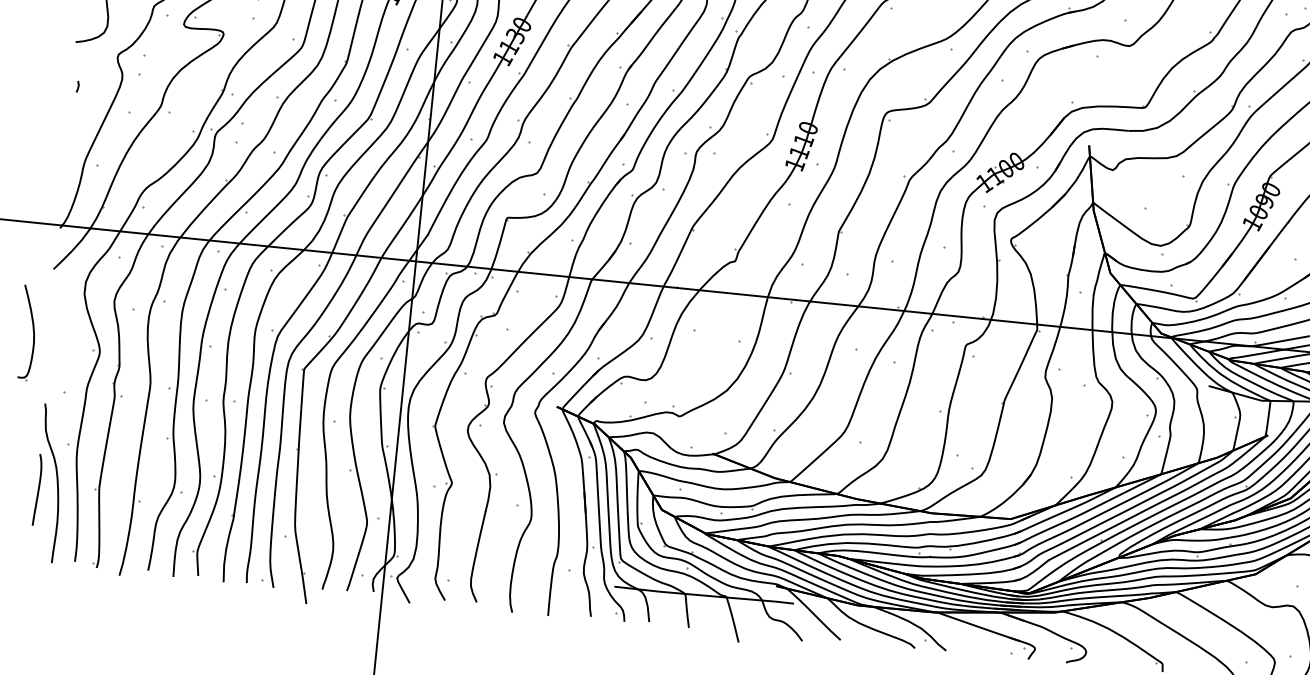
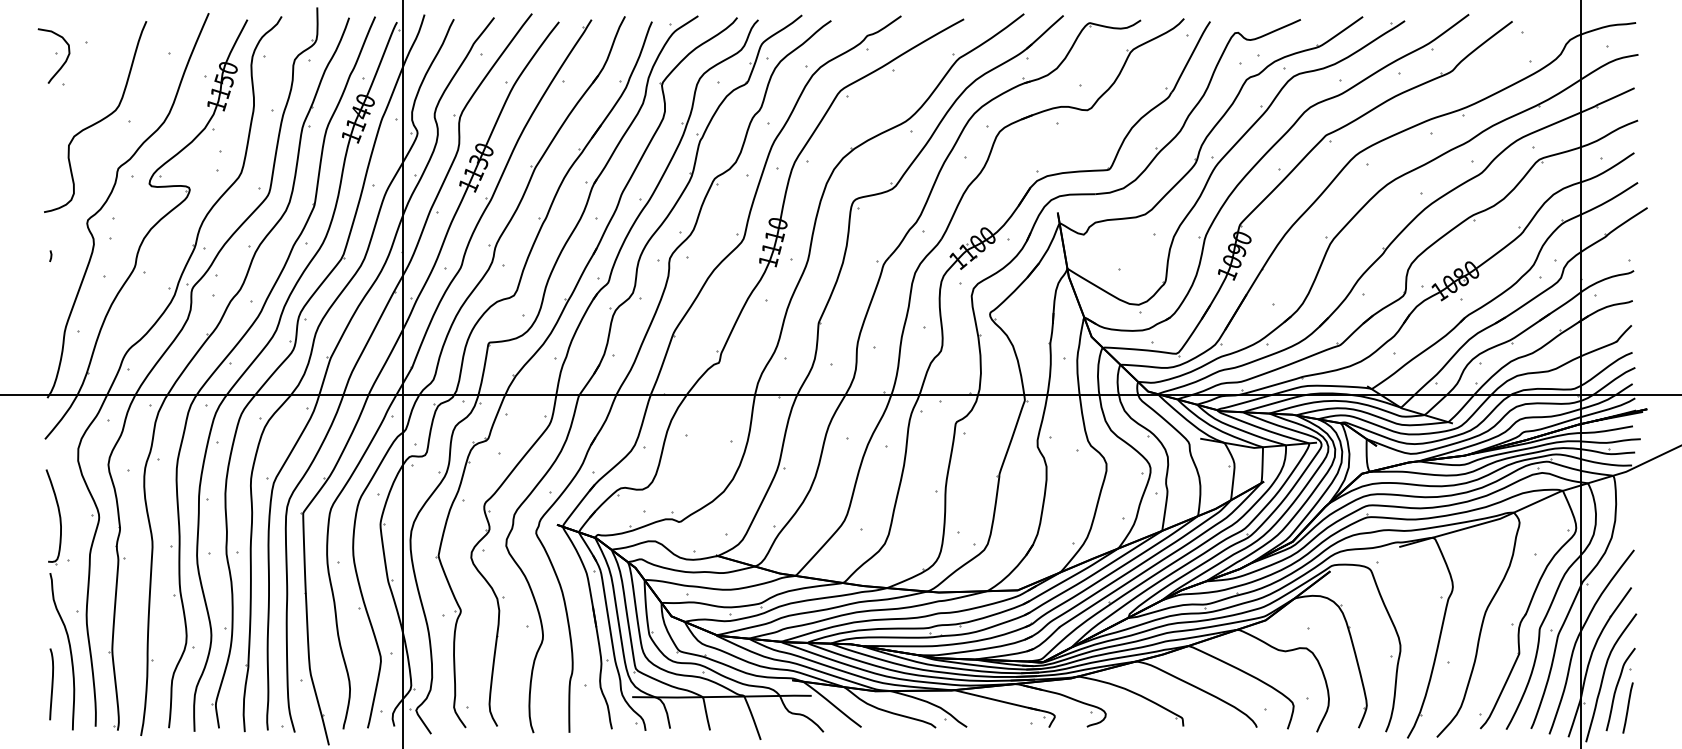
part: (27, 333) -> (53, 517), moved
curve: (37, 490) -> (51, 684), moved

